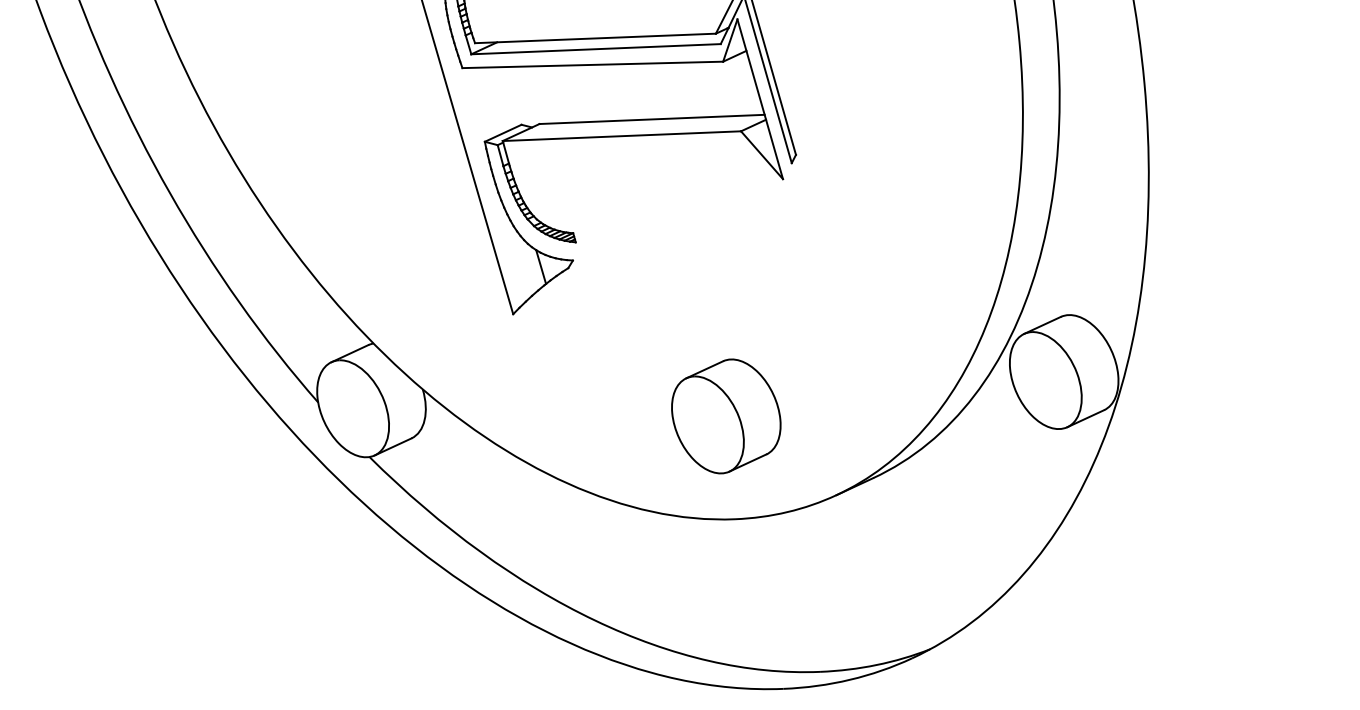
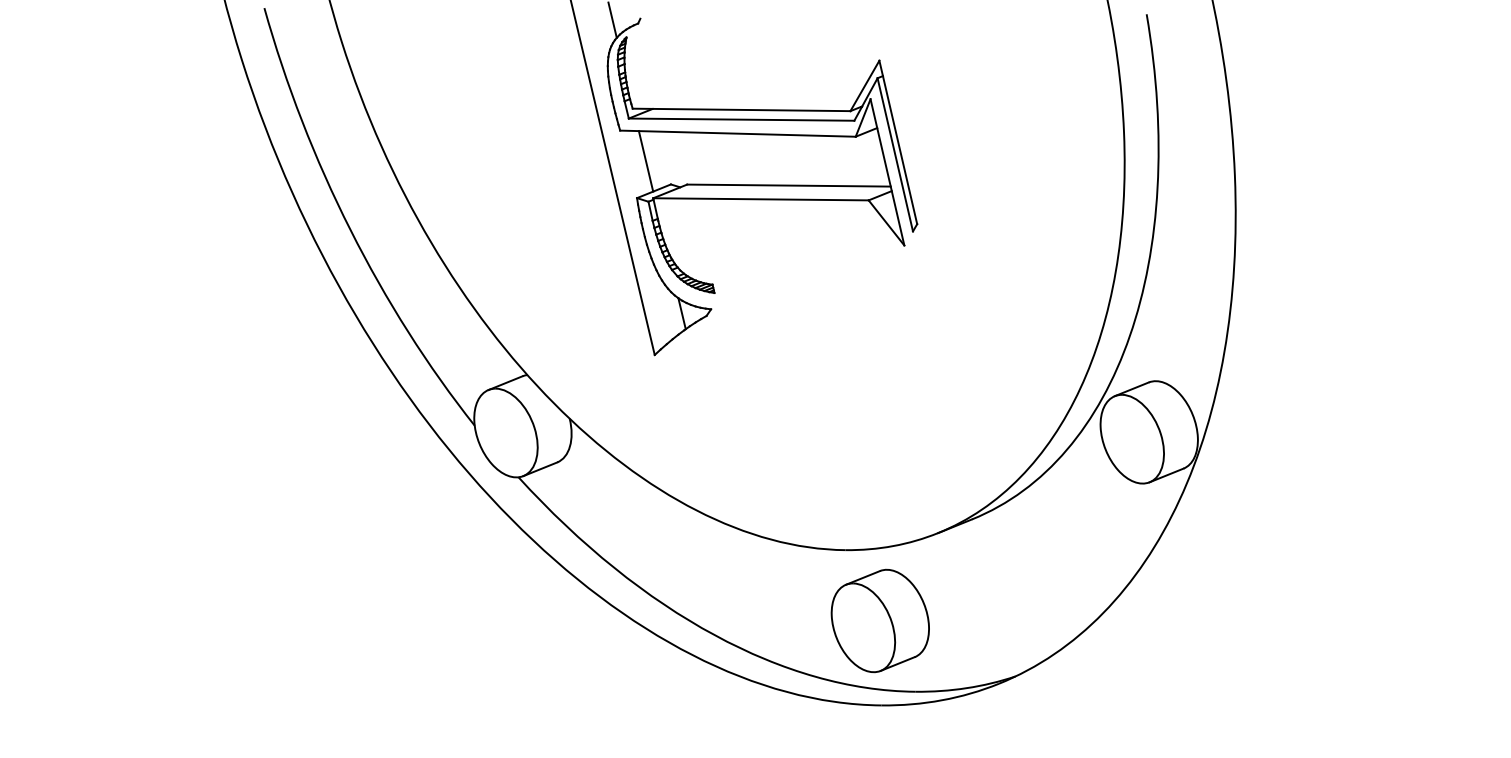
line: (492, 100) -> (645, 161), added
part: (725, 415) -> (879, 620), moved

